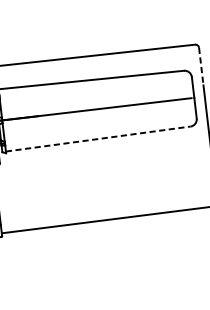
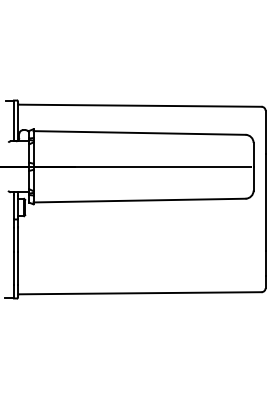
line: (201, 66) -> (265, 132), dashed -> solid
line: (99, 138) -> (140, 200), dashed -> solid

